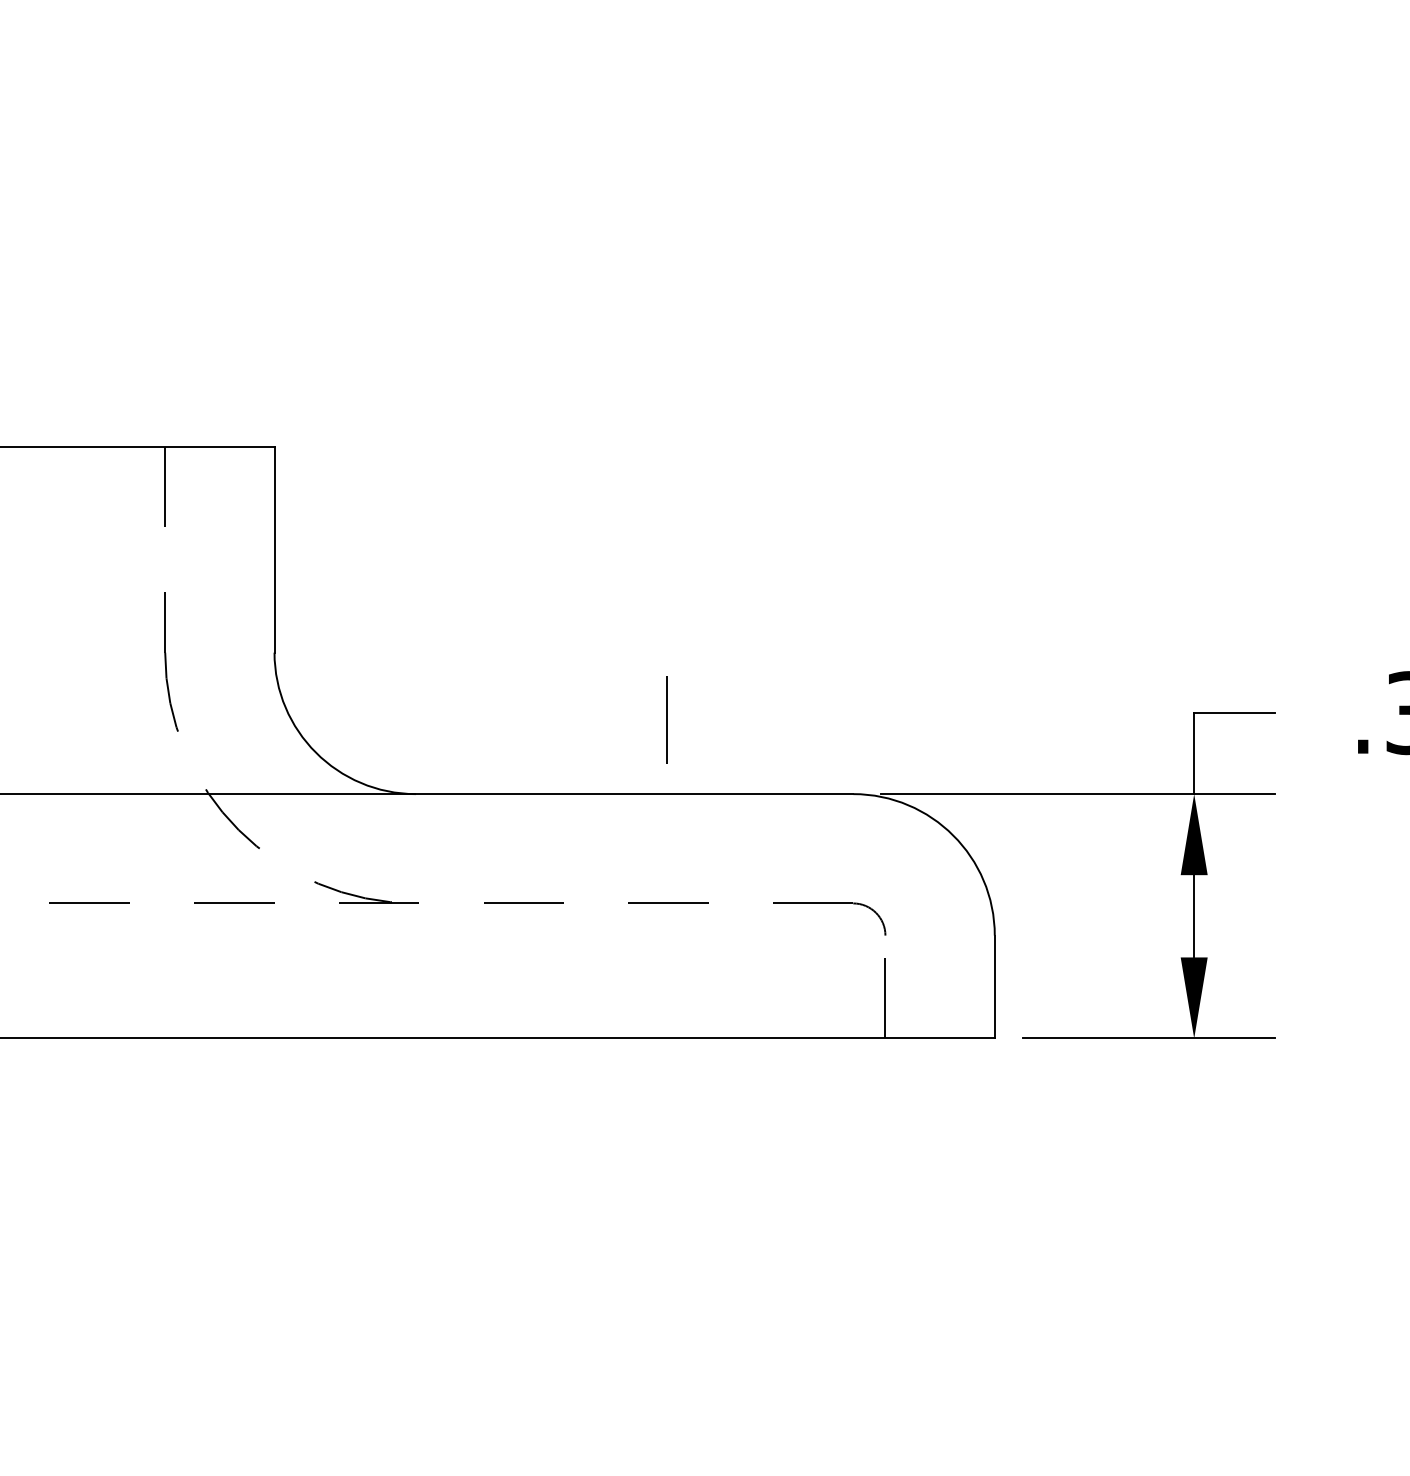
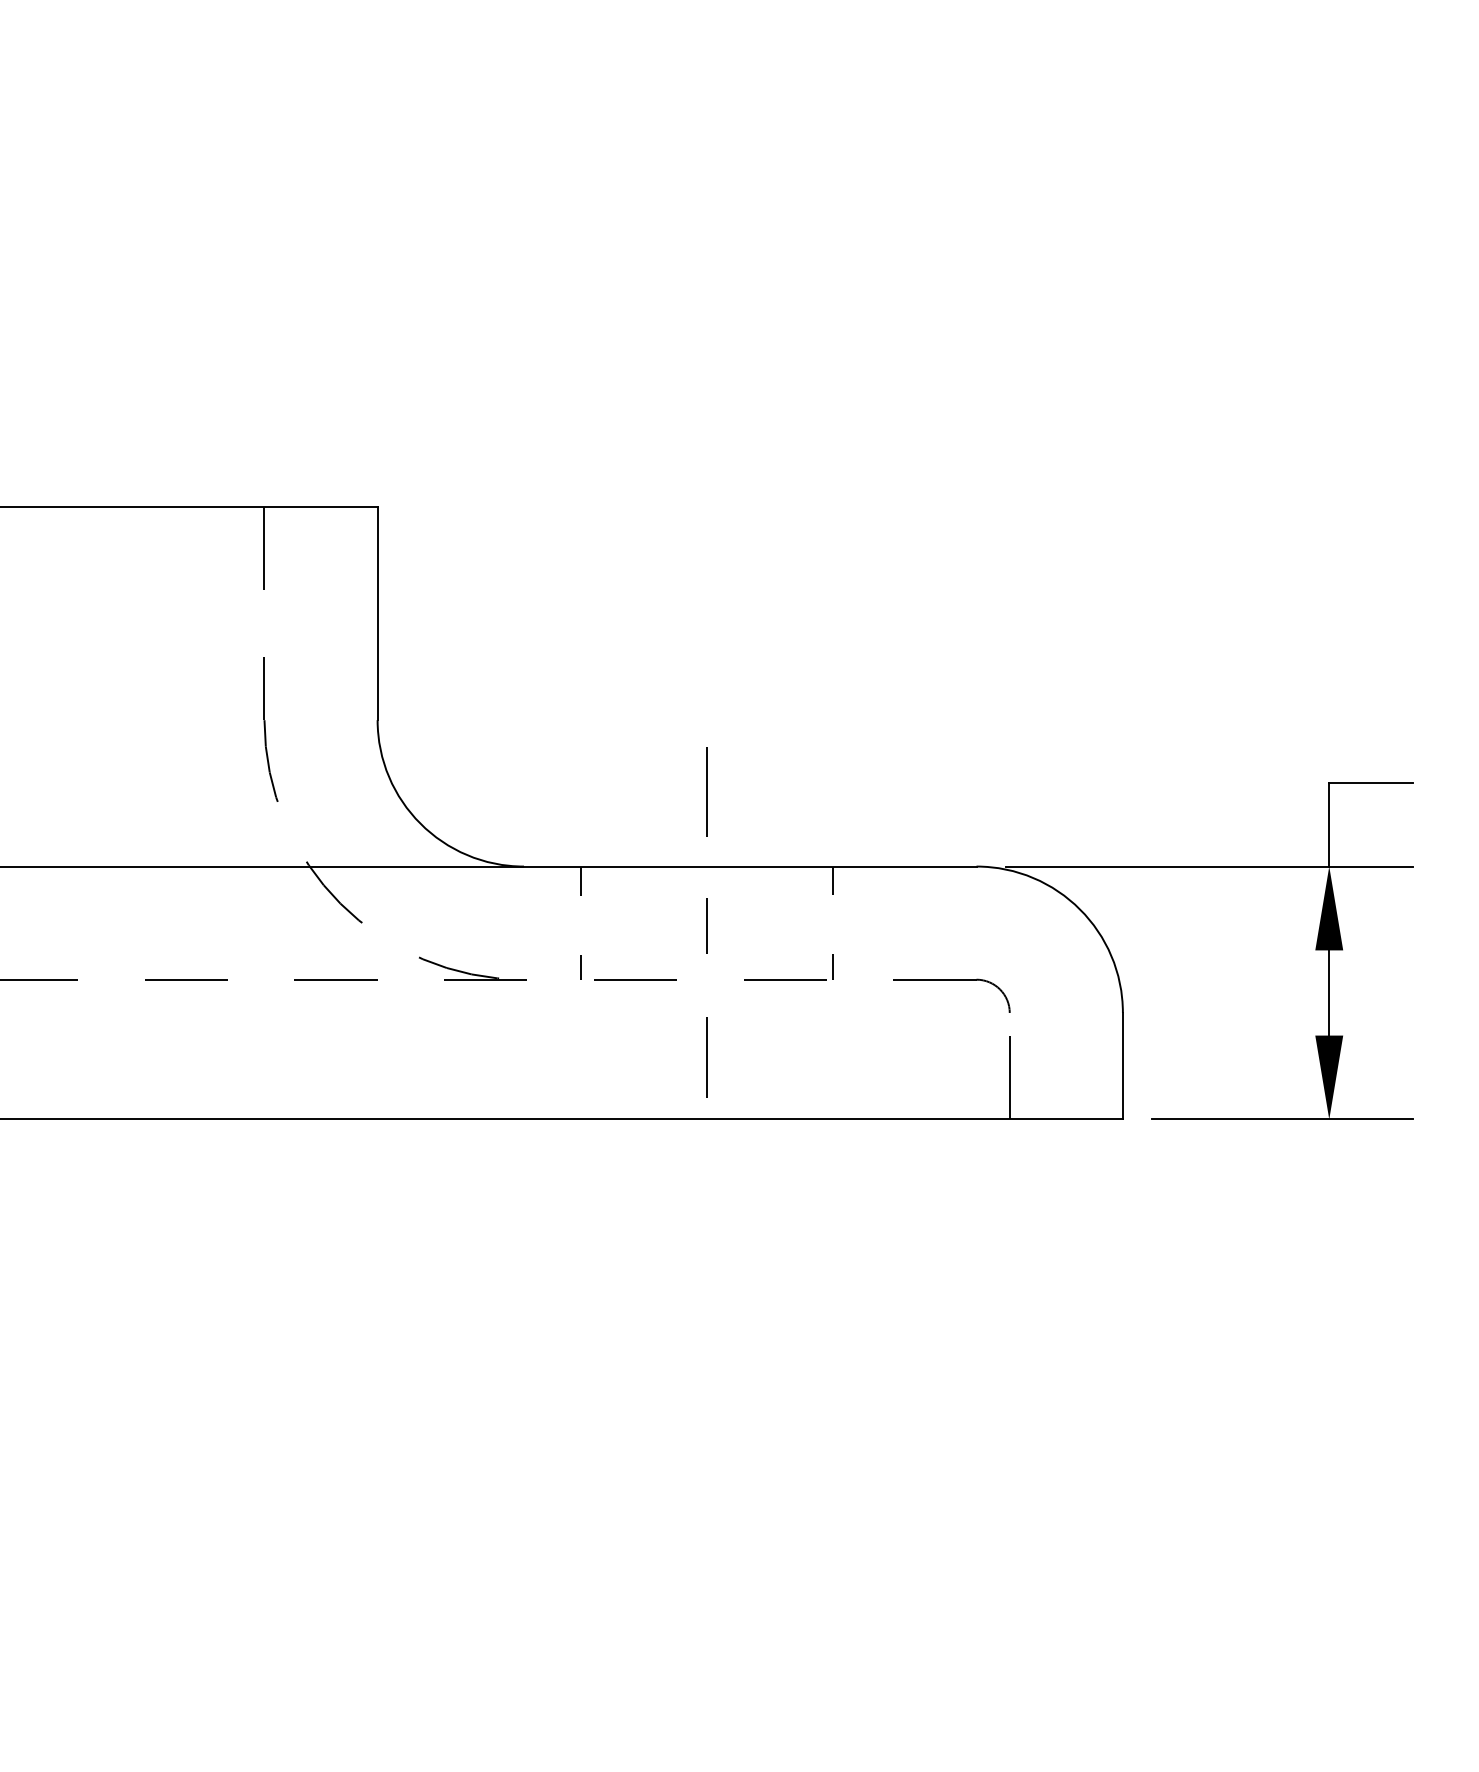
line: (666, 719) -> (706, 791), moved
line: (715, 807) -> (833, 880), added
line: (470, 808) -> (580, 881), added
line: (593, 851) -> (707, 925), added
line: (715, 890) -> (833, 966), added
line: (470, 891) -> (580, 967), added
line: (592, 978) -> (706, 1057), added

